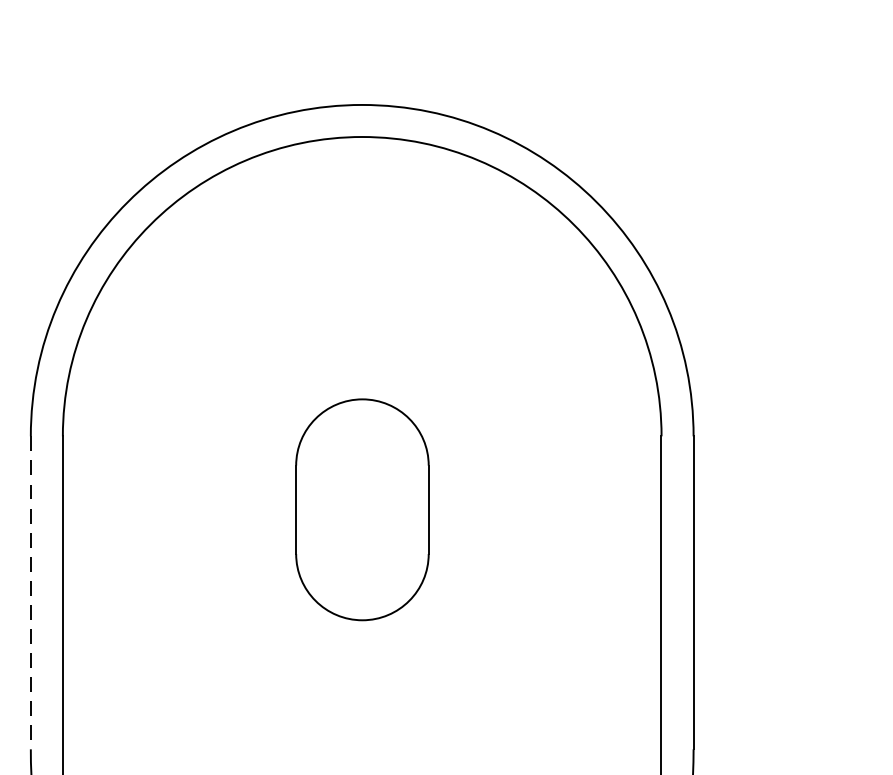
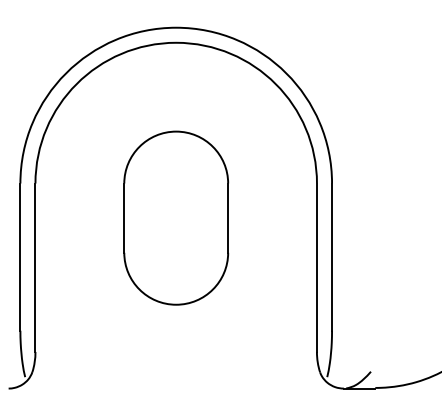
part: (362, 508) -> (176, 217), size x1.67
line: (31, 593) -> (20, 257), dashed -> solid

